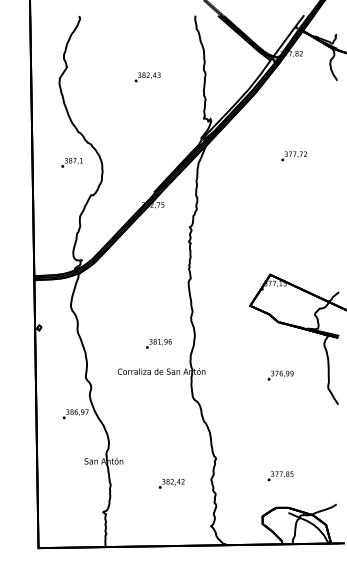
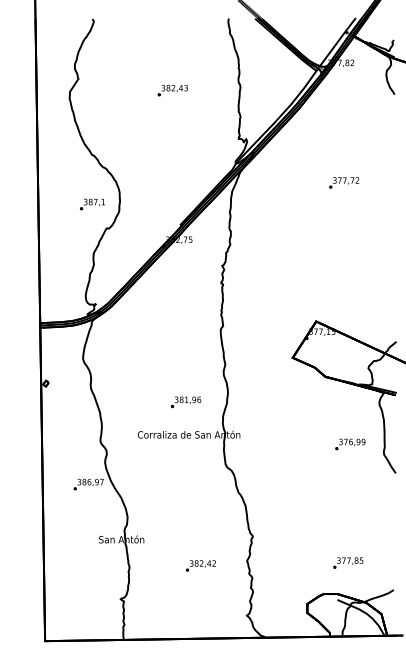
text: (72, 162) -> (92, 204), moved
text: (280, 375) -> (350, 444), moved
text: (280, 475) -> (348, 562), moved

